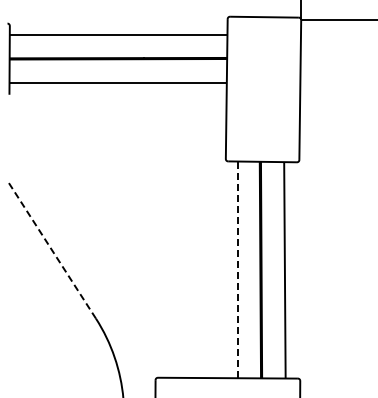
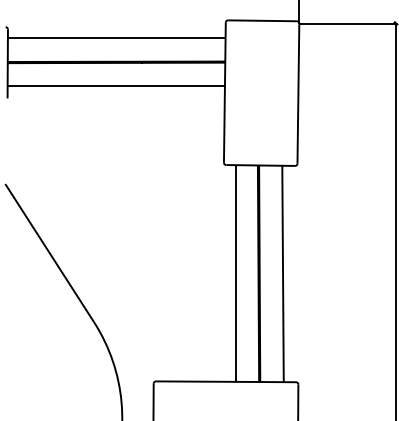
line: (51, 248) -> (49, 252), dashed -> solid
line: (238, 269) -> (236, 273), dashed -> solid

